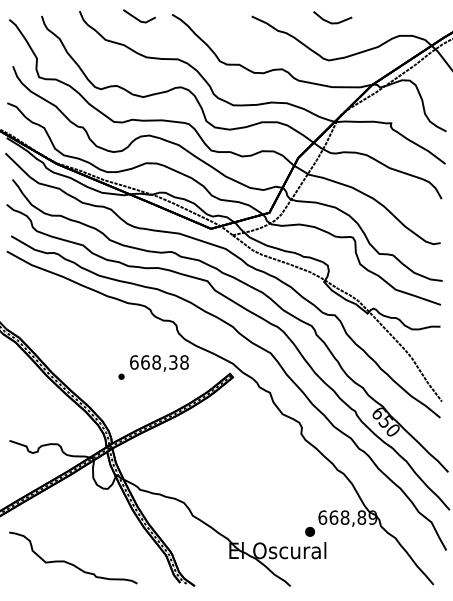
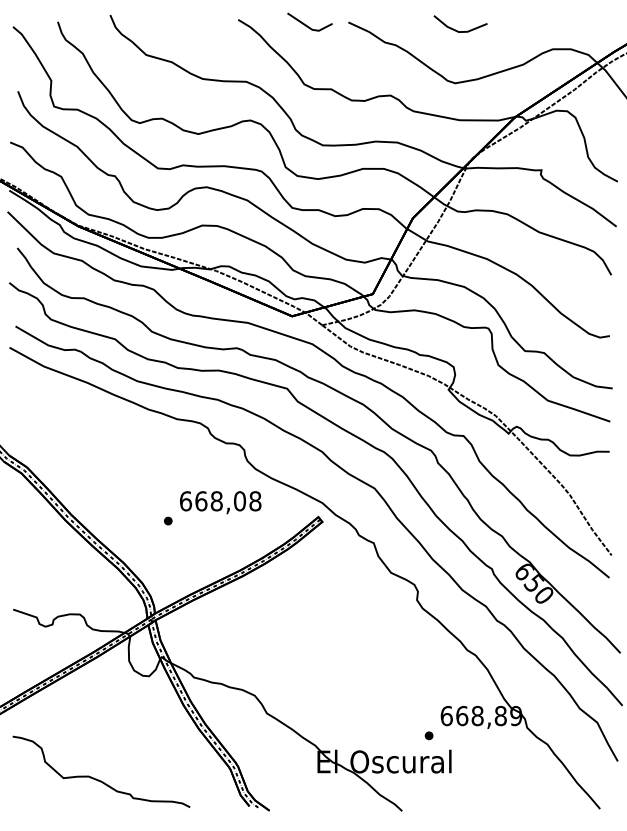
line: (136, 17) -> (306, 24), moved
text: (173, 362) -> (240, 501), 668,38 -> 668,08
part: (309, 531) -> (428, 735), size x0.62

